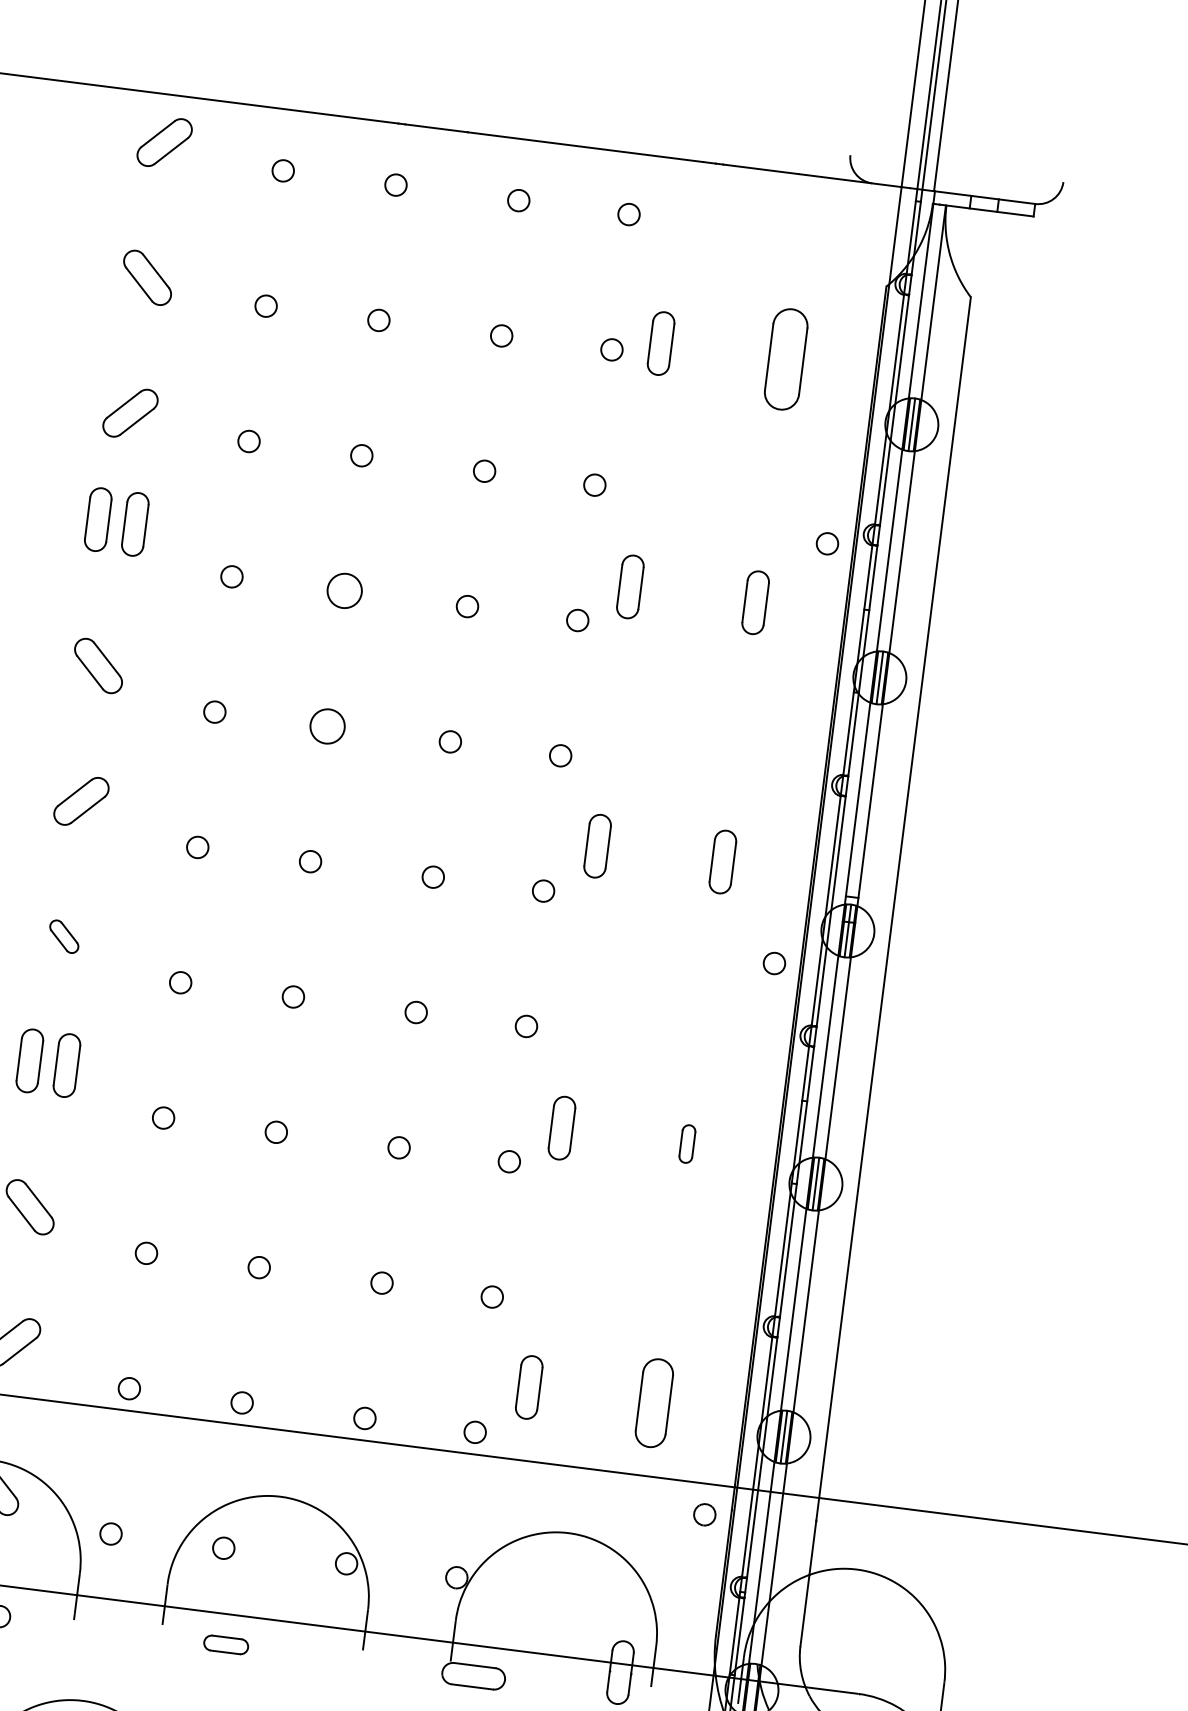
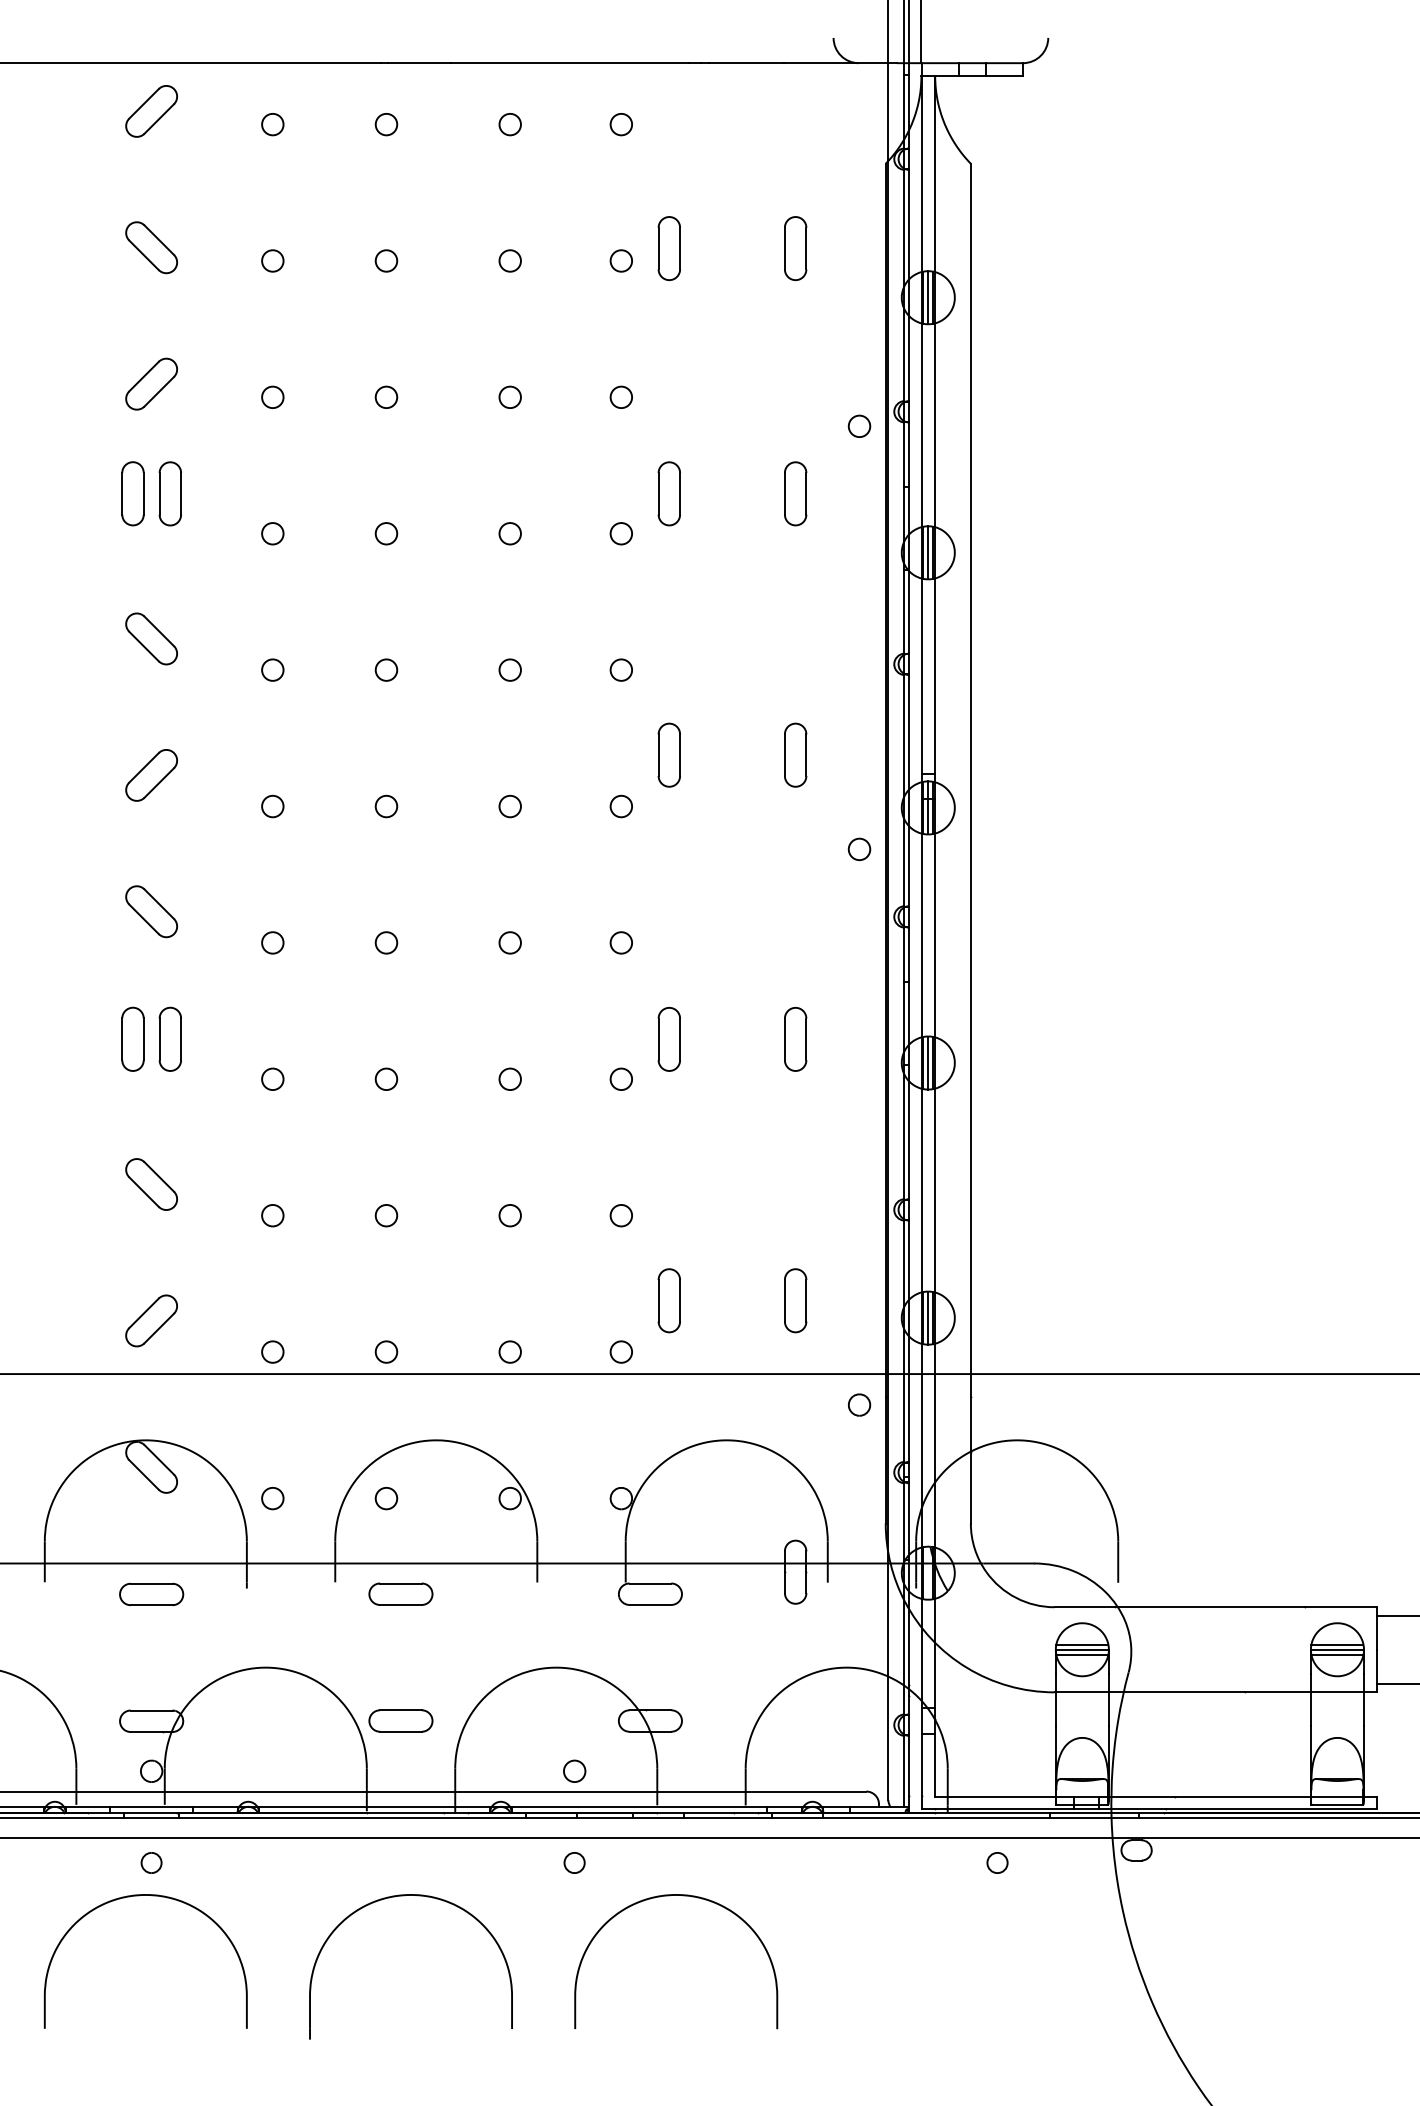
part: (786, 359) -> (795, 248), size x0.62
circle: (344, 590) -> (386, 533), size x0.62
circle: (327, 725) -> (386, 669), size x0.62
part: (64, 936) -> (151, 911), size x1.67
part: (687, 1144) -> (795, 1039), size x1.67
part: (654, 1403) -> (795, 1300), size x0.71
part: (225, 1644) -> (400, 1593), size x1.43

